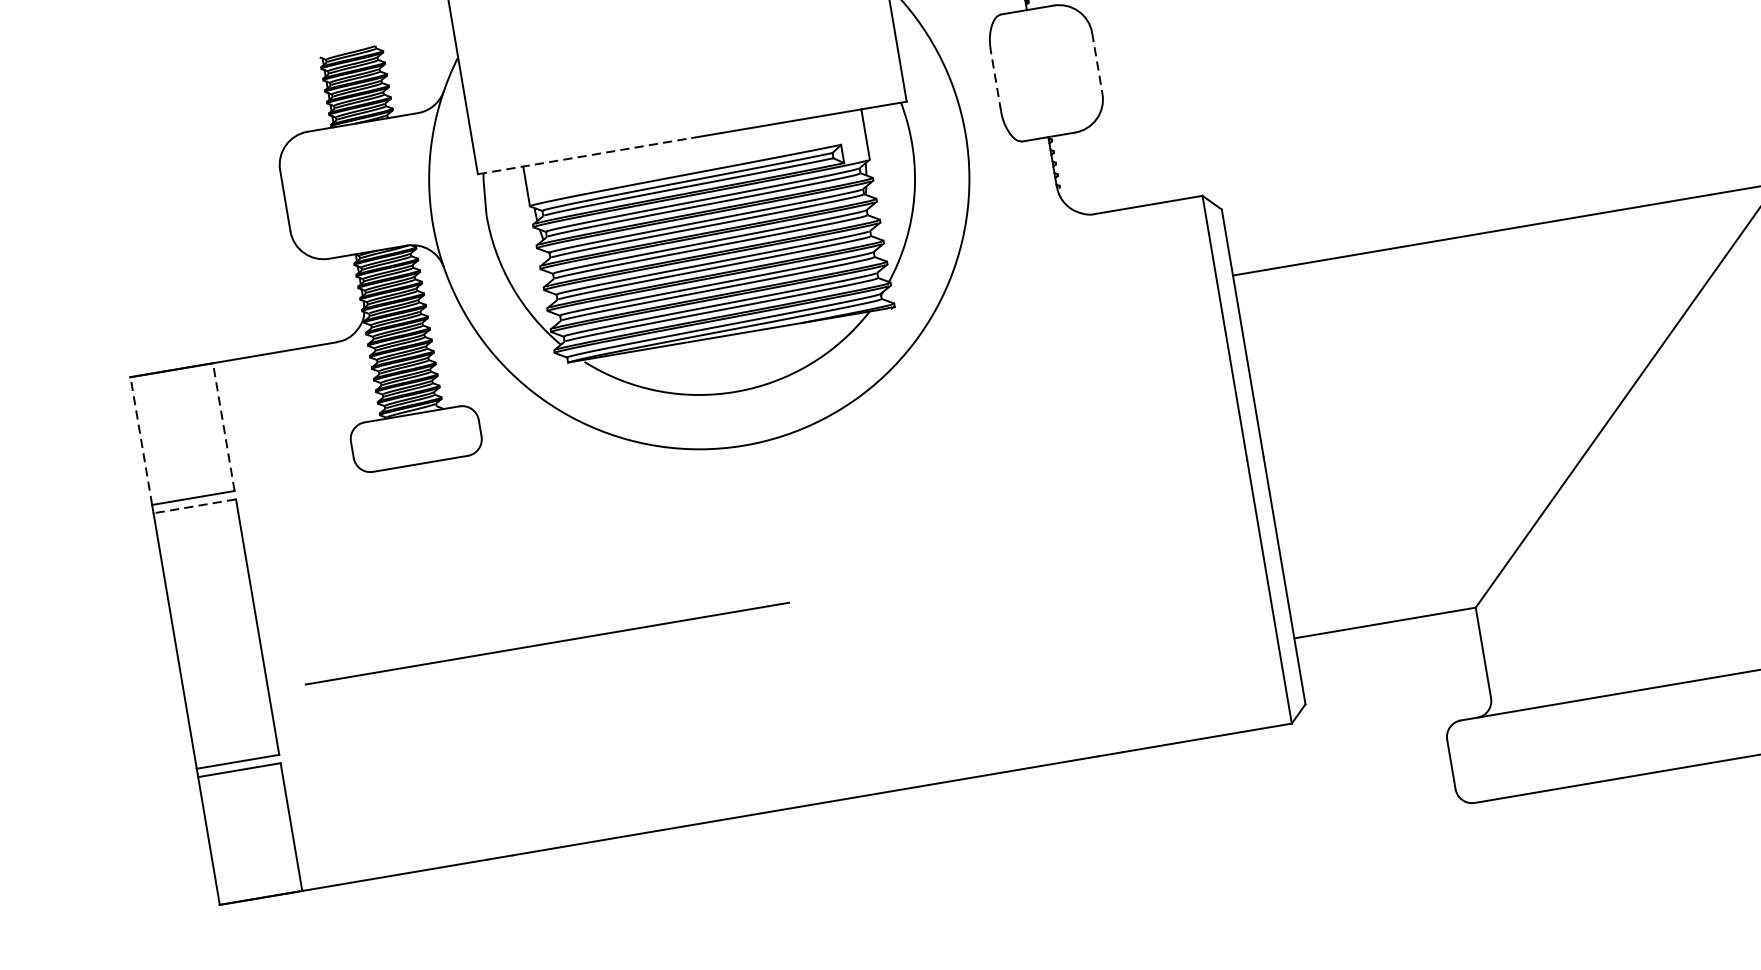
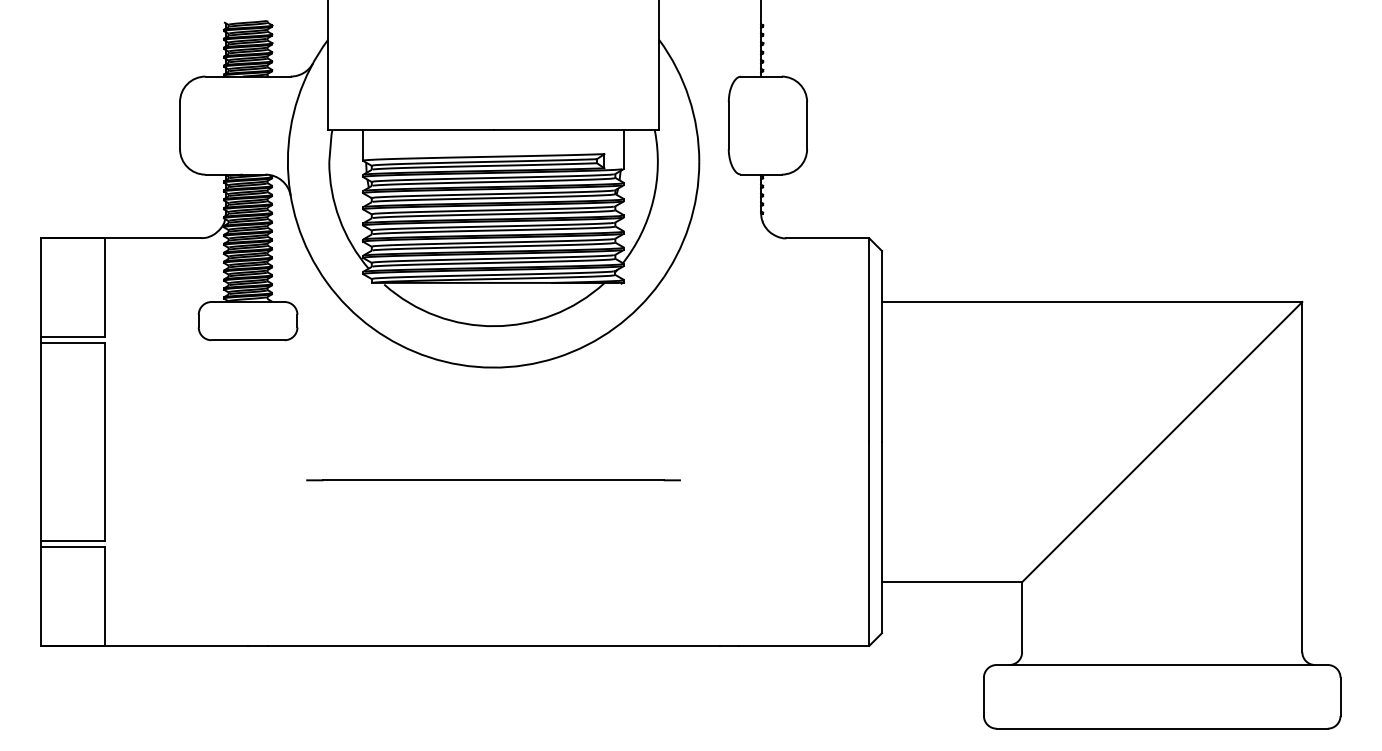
line: (1097, 63) -> (807, 125), dashed -> solid
line: (995, 80) -> (728, 125), dashed -> solid
line: (584, 156) -> (410, 130), dashed -> solid
line: (224, 426) -> (105, 287), dashed -> solid
line: (141, 440) -> (41, 287), dashed -> solid
line: (195, 506) -> (73, 343), dashed -> solid
line: (547, 643) -> (493, 480), moved

